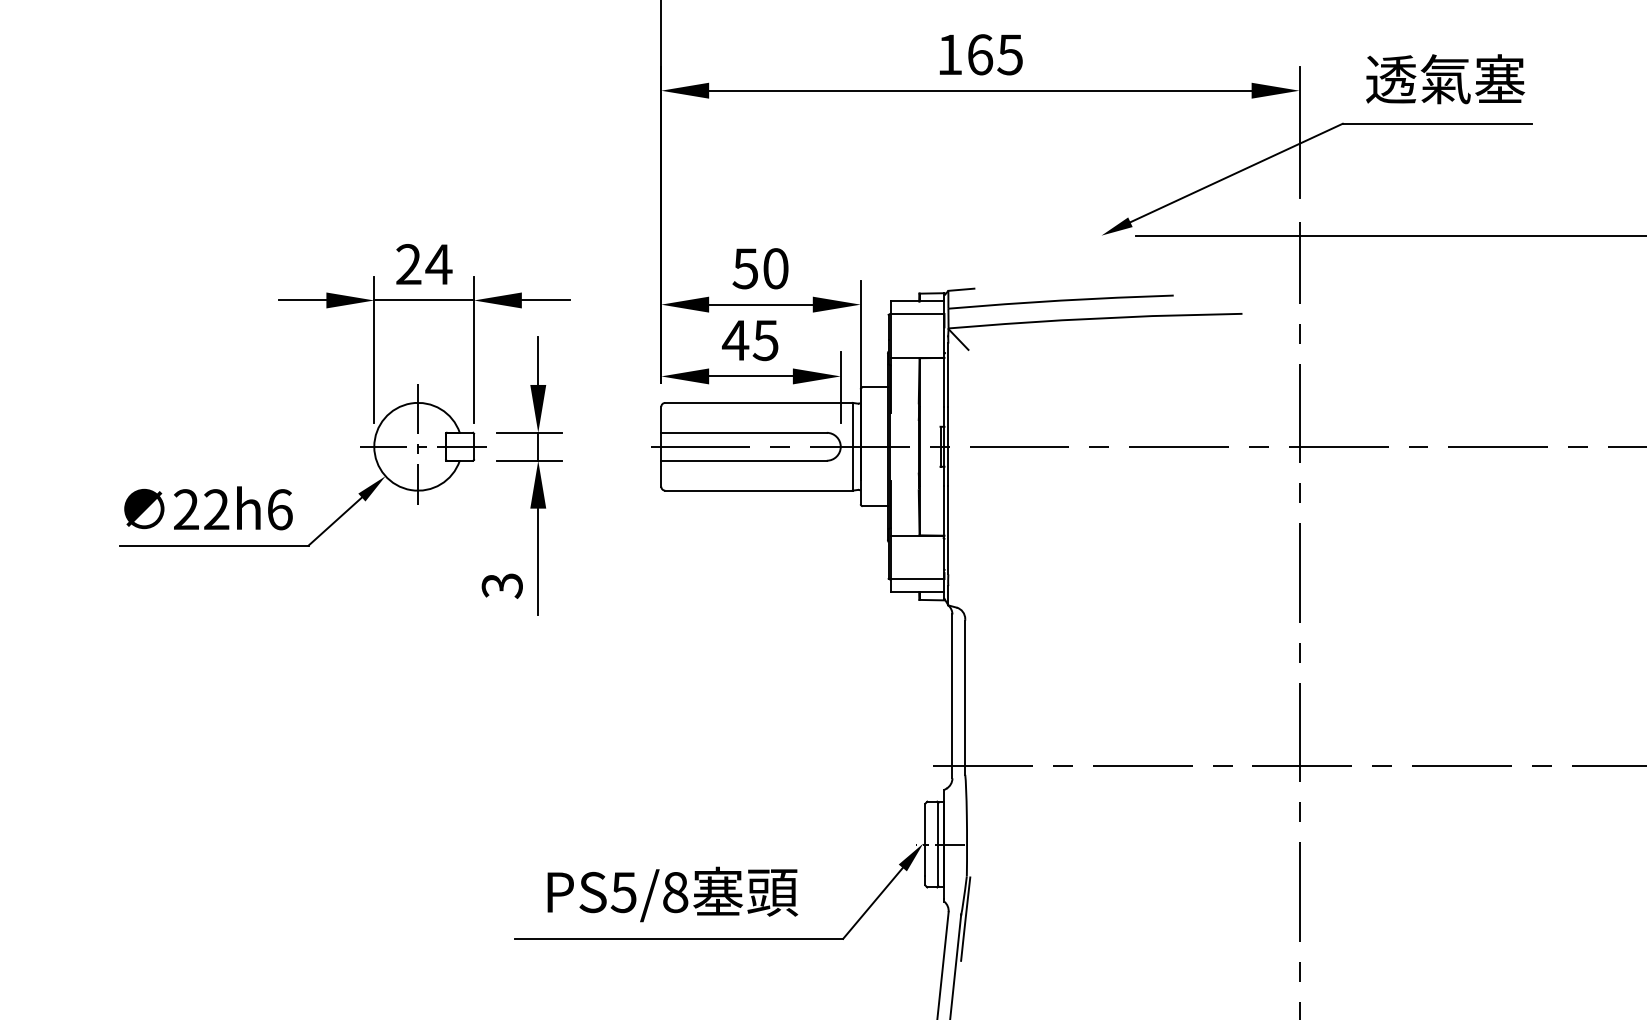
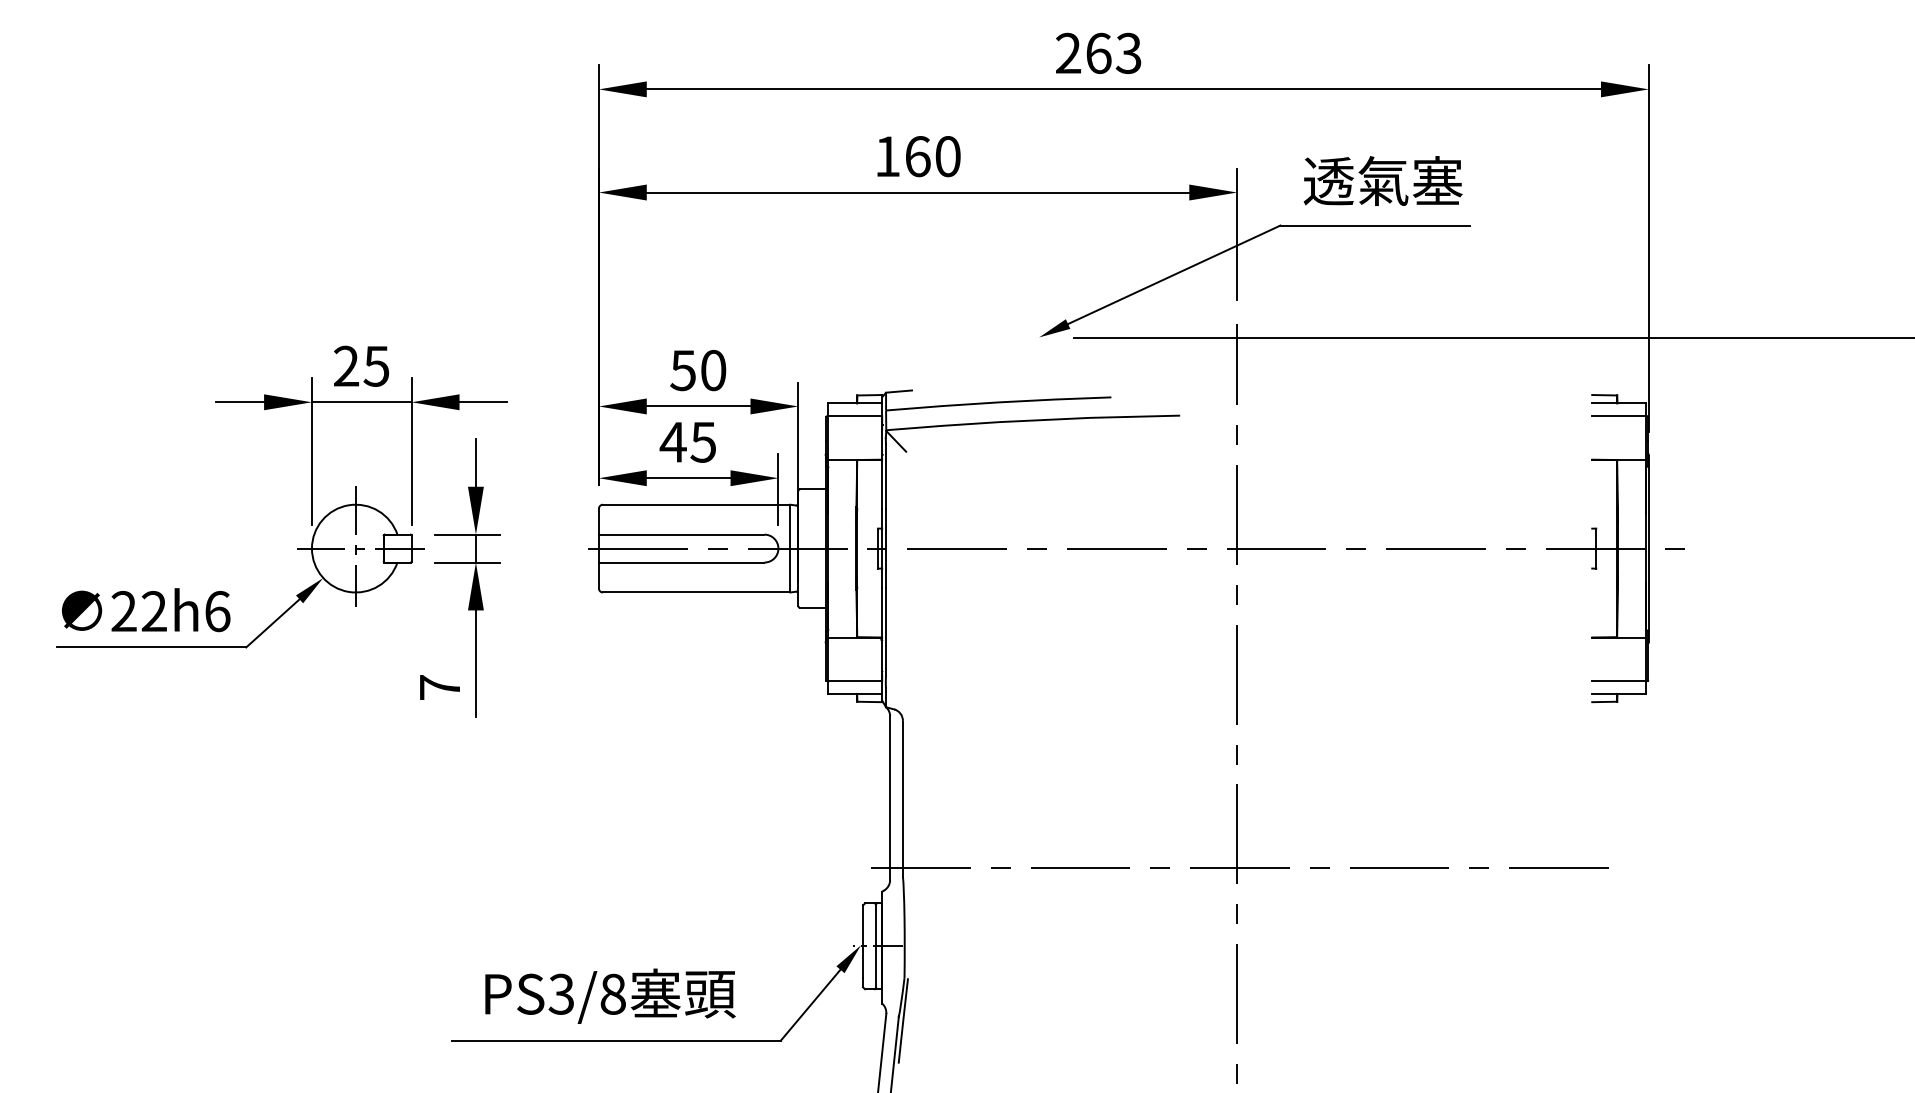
text: (1009, 54) -> (947, 156), 165 -> 160
text: (438, 264) -> (376, 366), 24 -> 25
text: (501, 585) -> (439, 687), 3 -> 7
text: (623, 891) -> (561, 993), PS5/8 -> PS3/8

